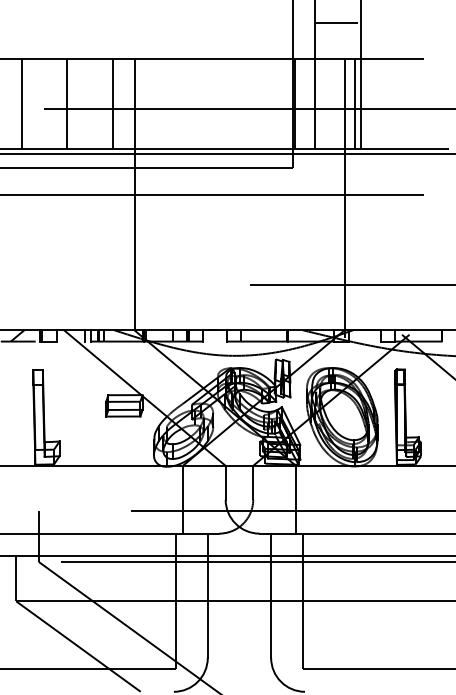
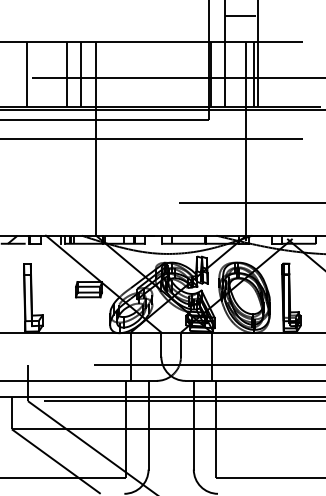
line: (21, 104) -> (26, 74), moved
line: (66, 104) -> (66, 74), moved

